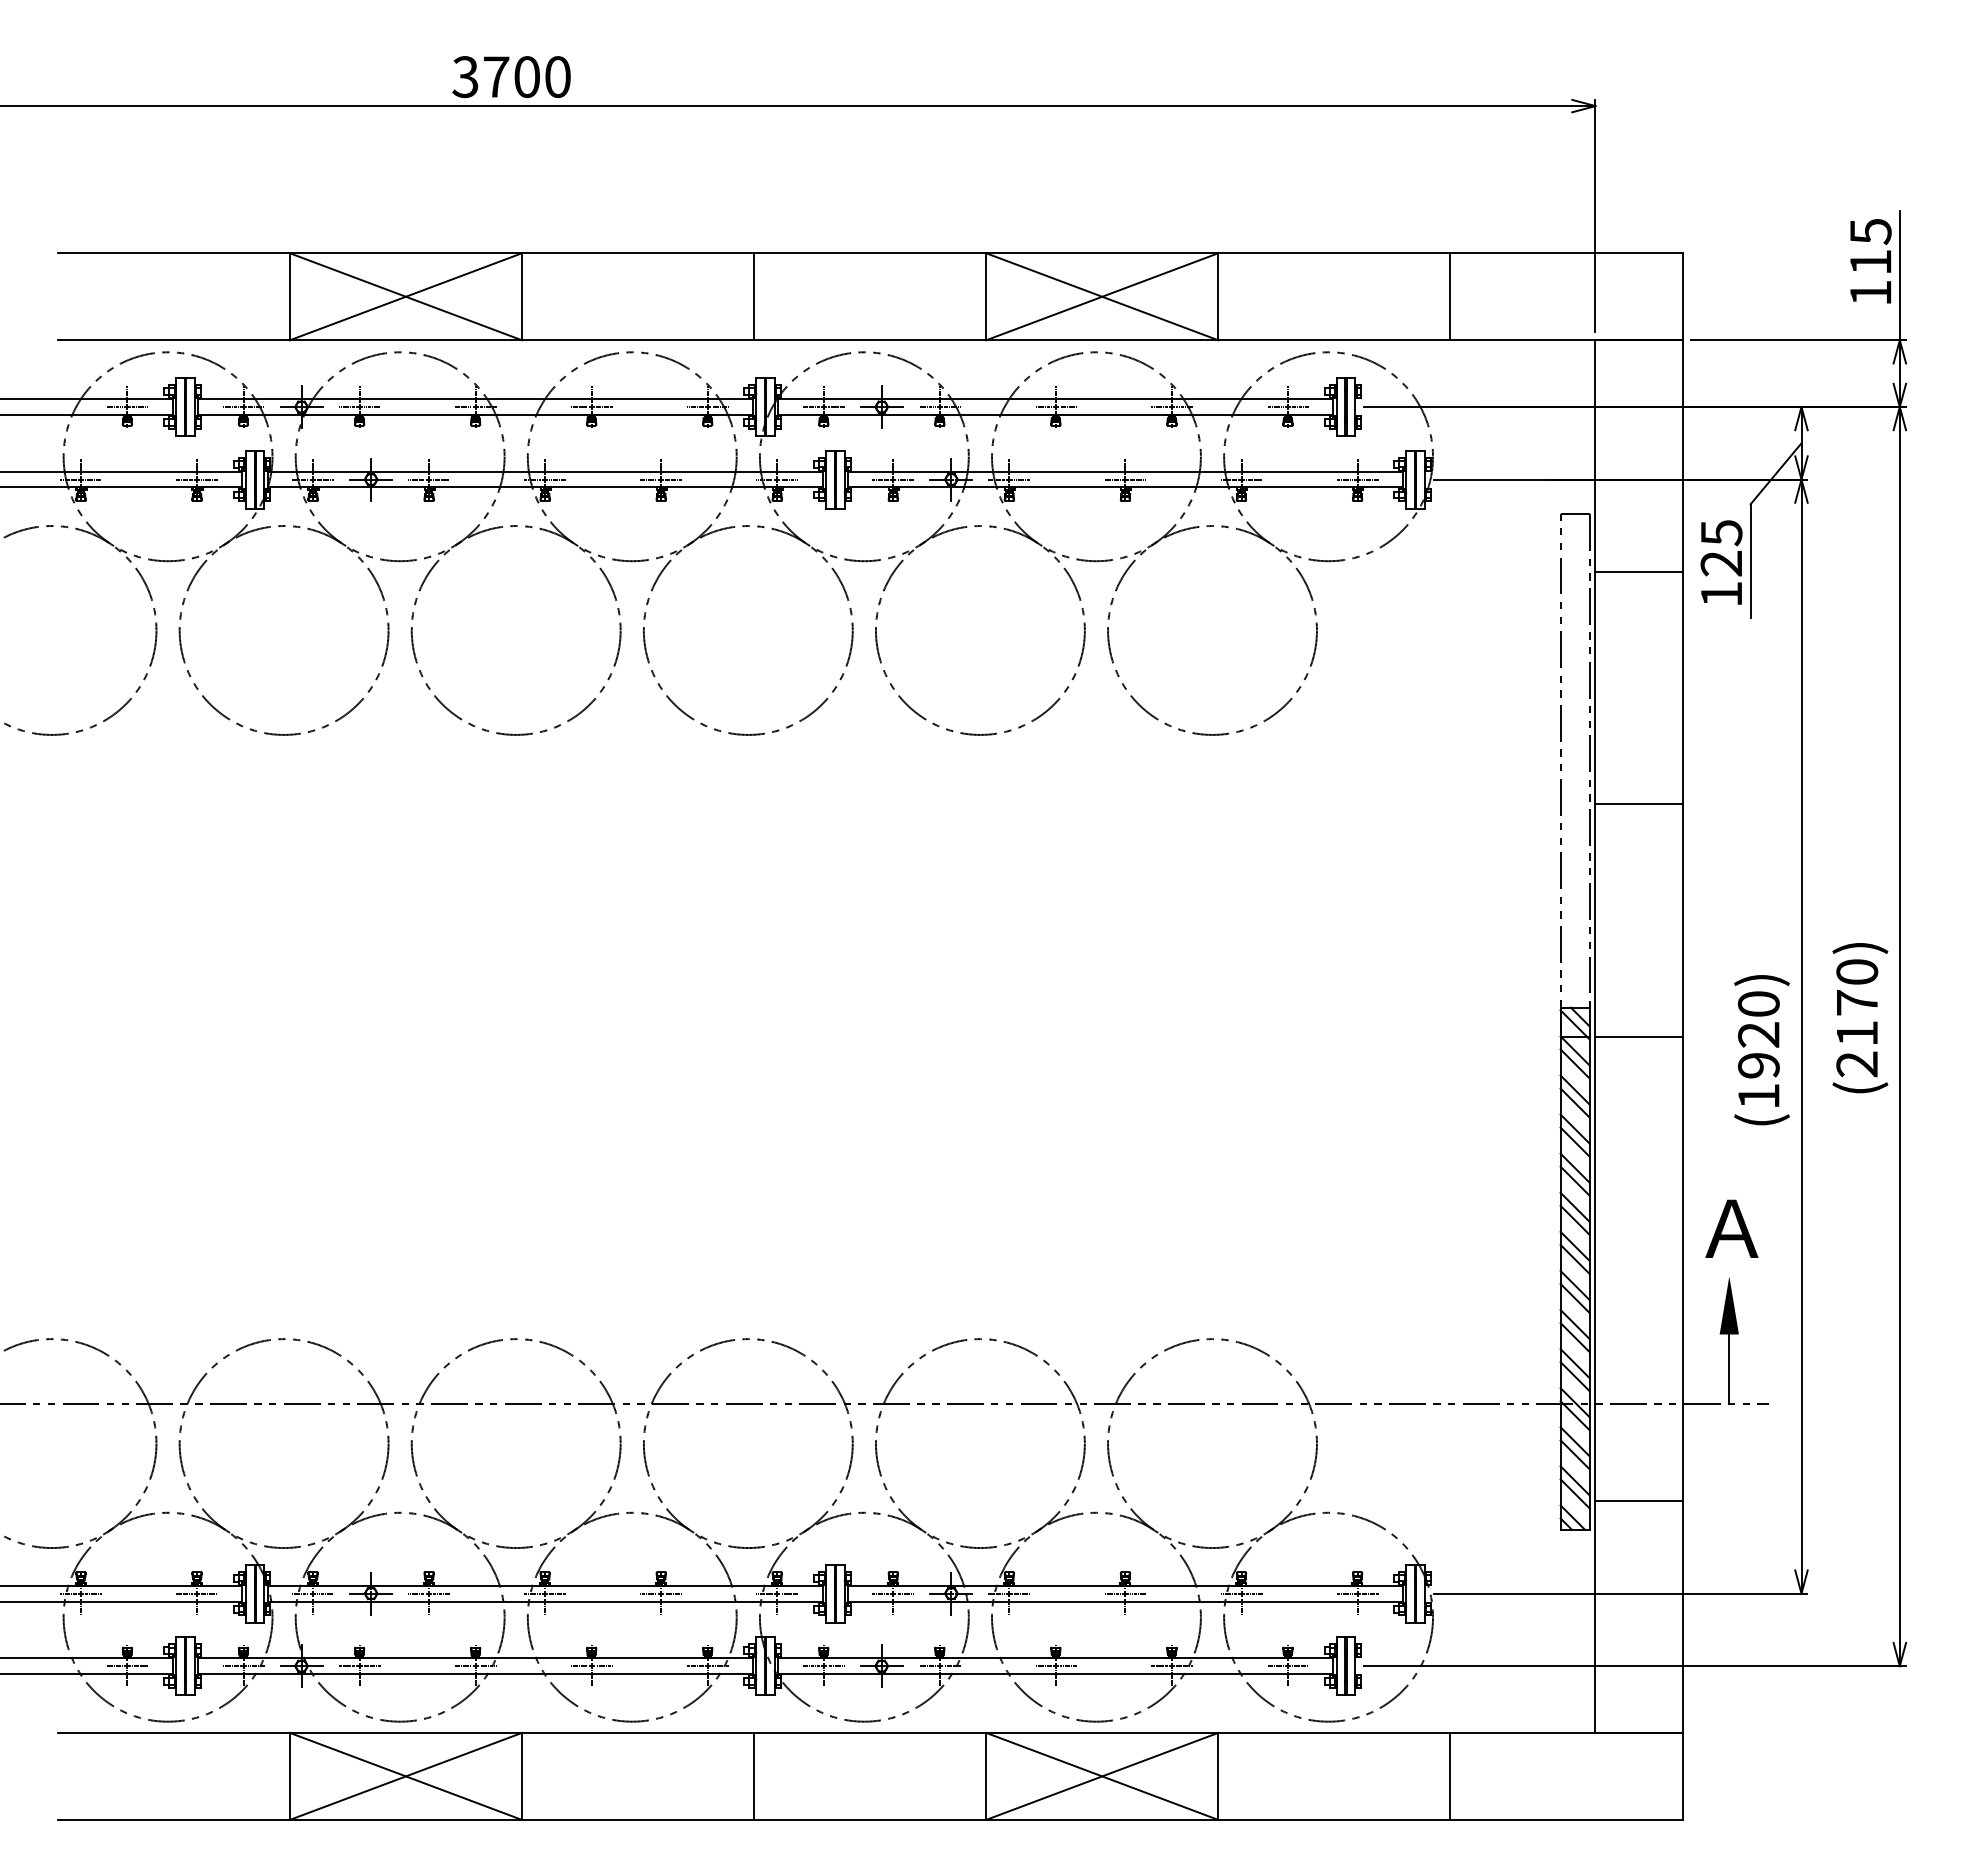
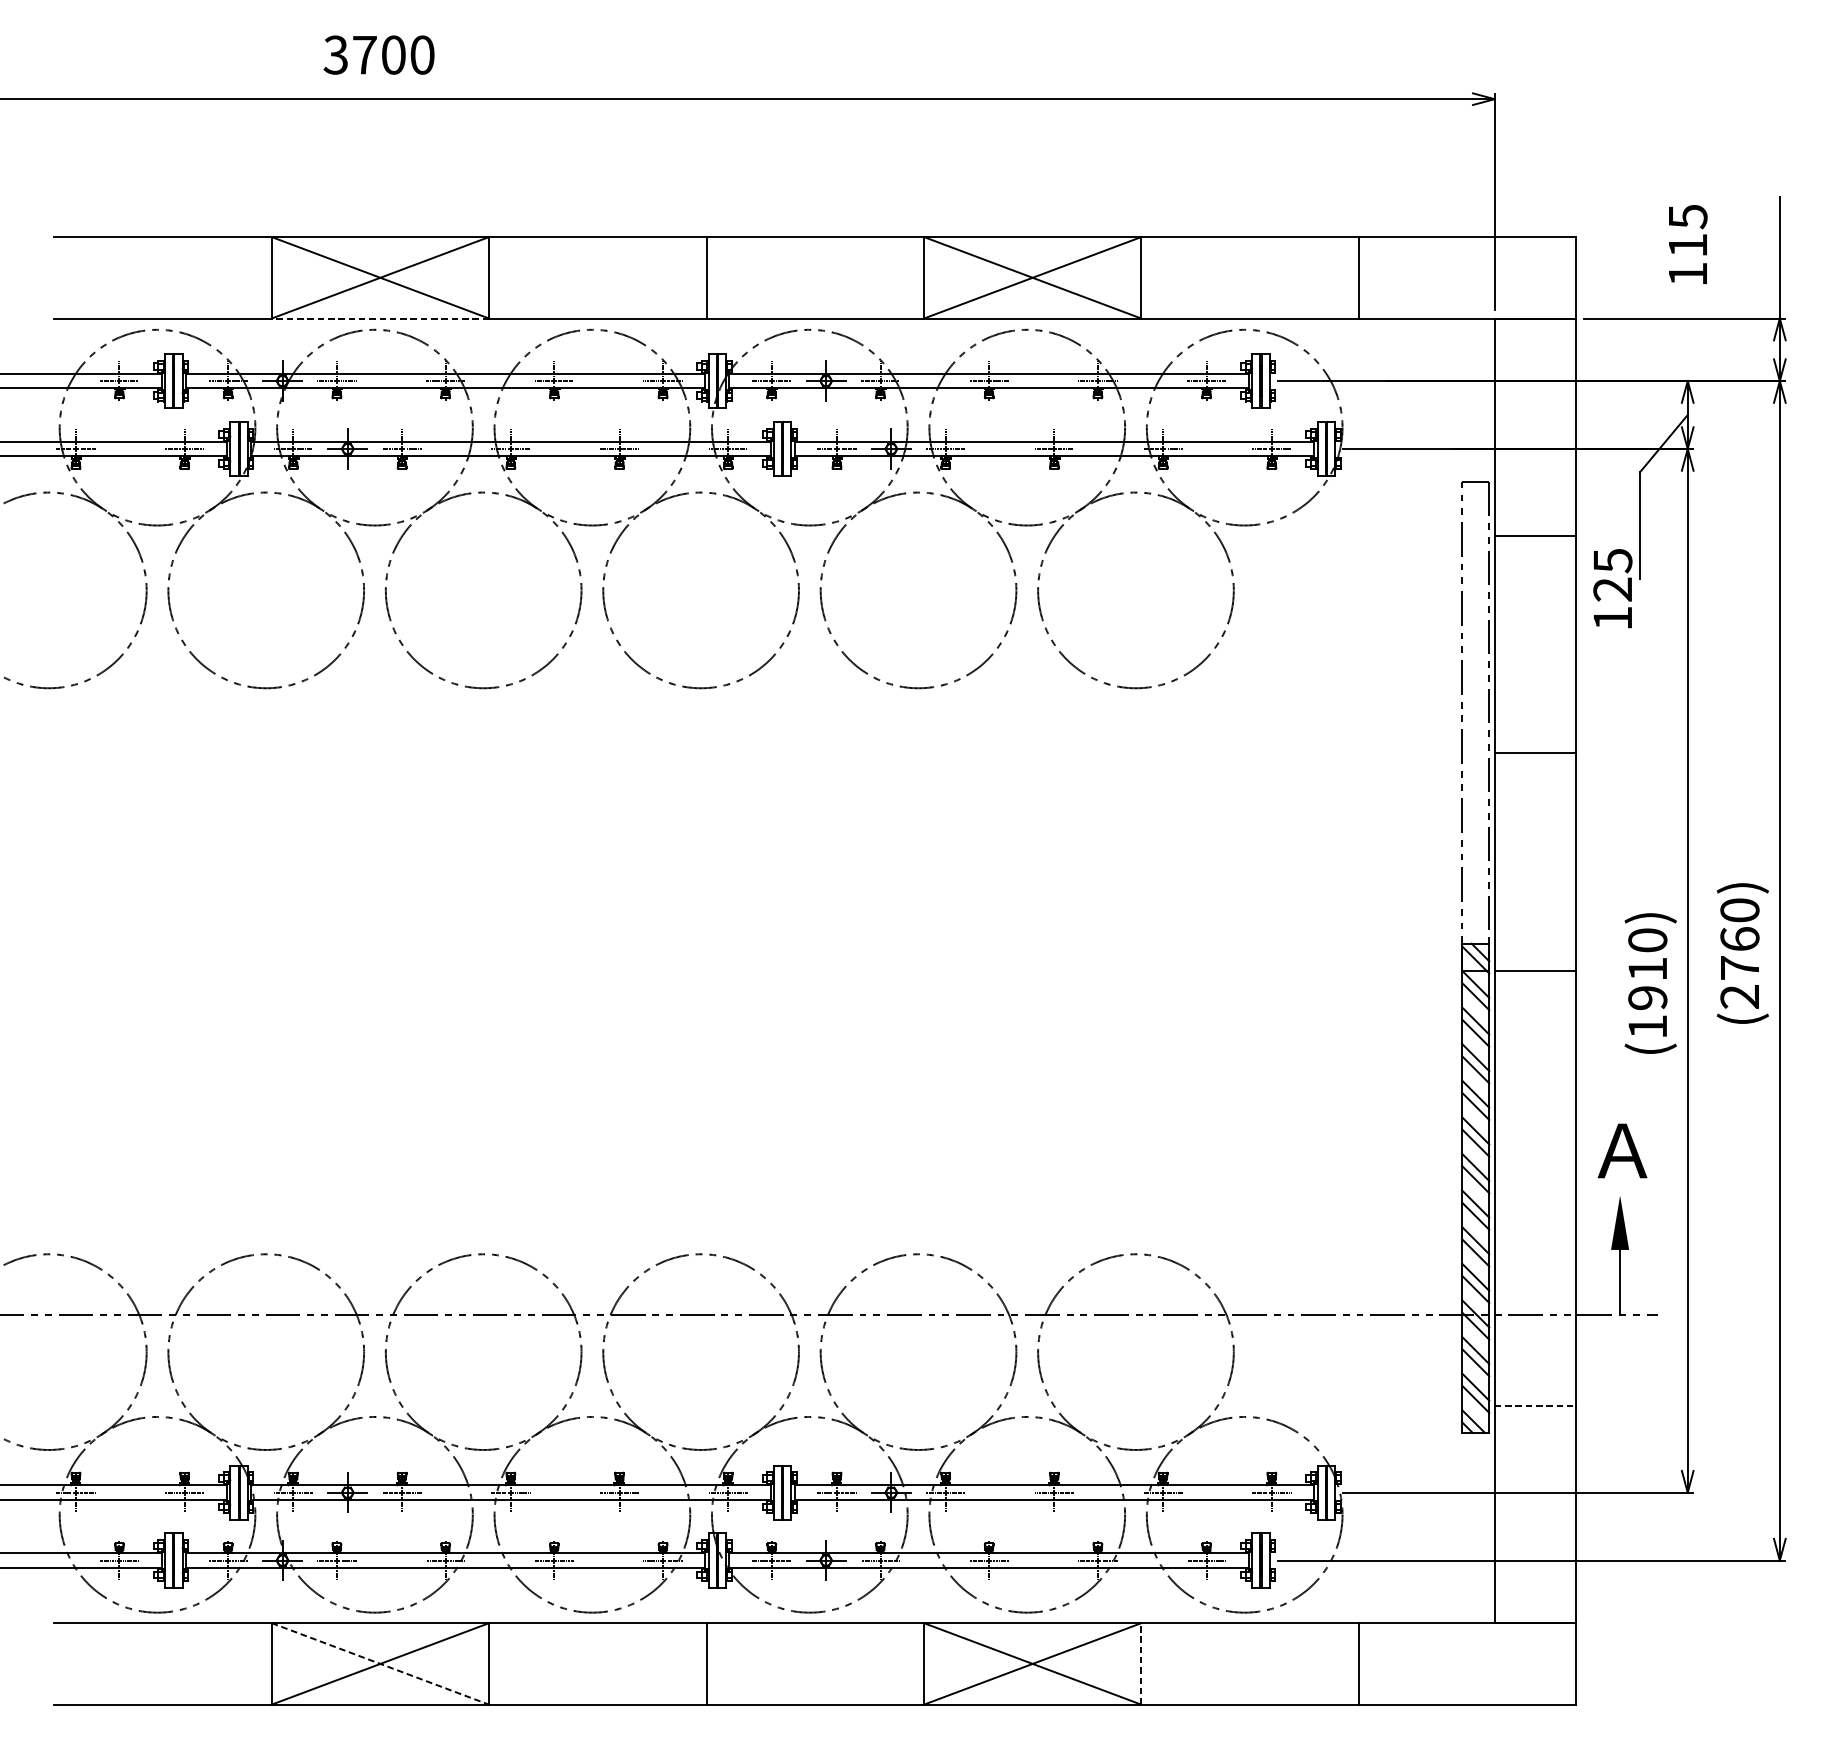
text: (511, 76) -> (379, 54), moved
text: (1870, 261) -> (1687, 244), moved
line: (405, 340) -> (379, 318), solid -> dashed
text: (1721, 562) -> (1612, 588), moved
text: (1857, 1017) -> (1740, 952), (2170) -> (2760)
text: (1758, 1034) -> (1647, 968), (1920) -> (1910)
line: (1638, 1500) -> (1535, 1405), solid -> dashed
line: (405, 1776) -> (379, 1664), solid -> dashed
line: (1218, 1776) -> (1141, 1664), solid -> dashed

